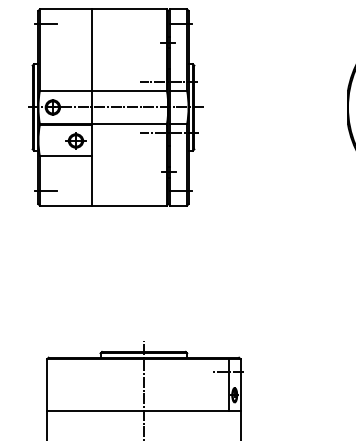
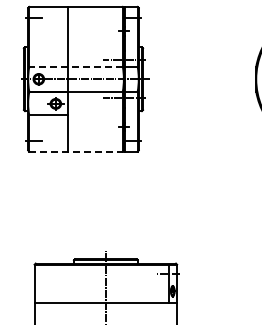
line: (104, 90) -> (76, 66), solid -> dashed
line: (104, 205) -> (76, 151), solid -> dashed

